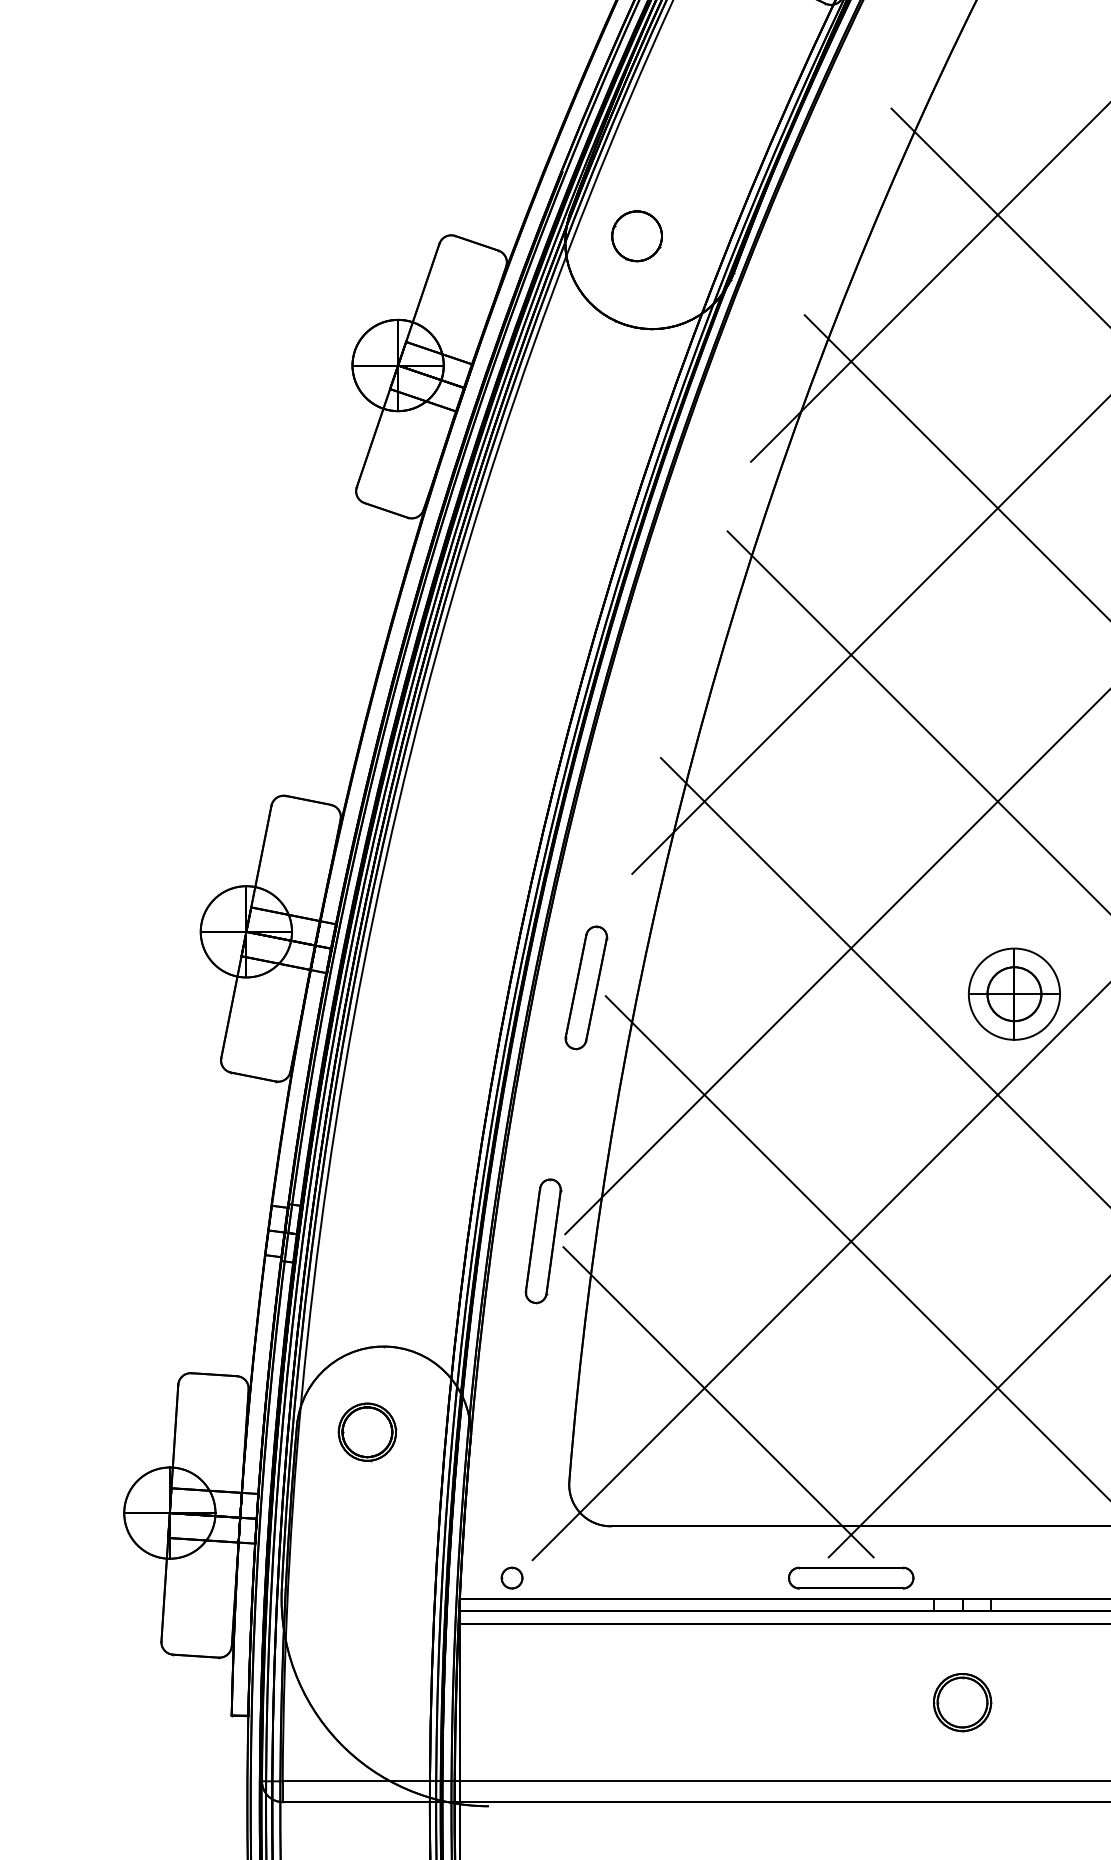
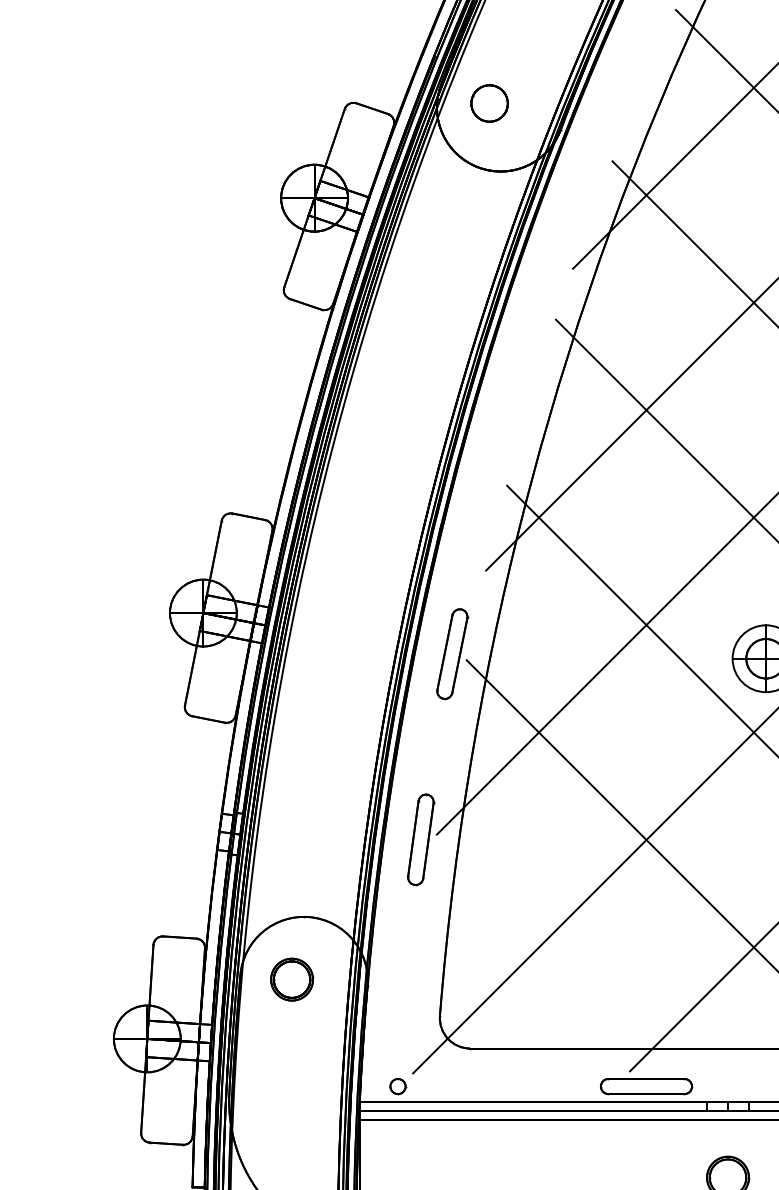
line: (718, 1402) -> (549, 957), removed

